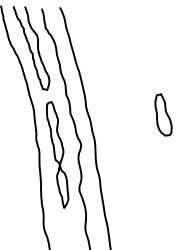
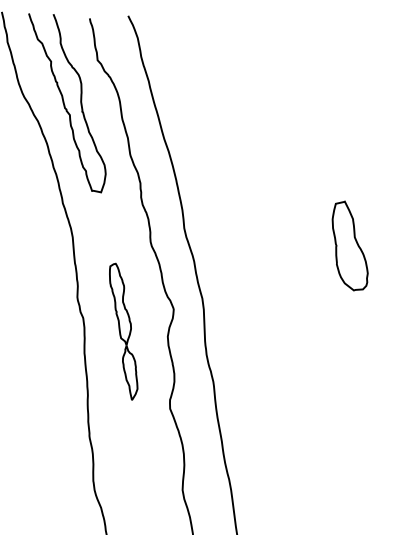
part: (57, 154) -> (123, 330), size x0.6

